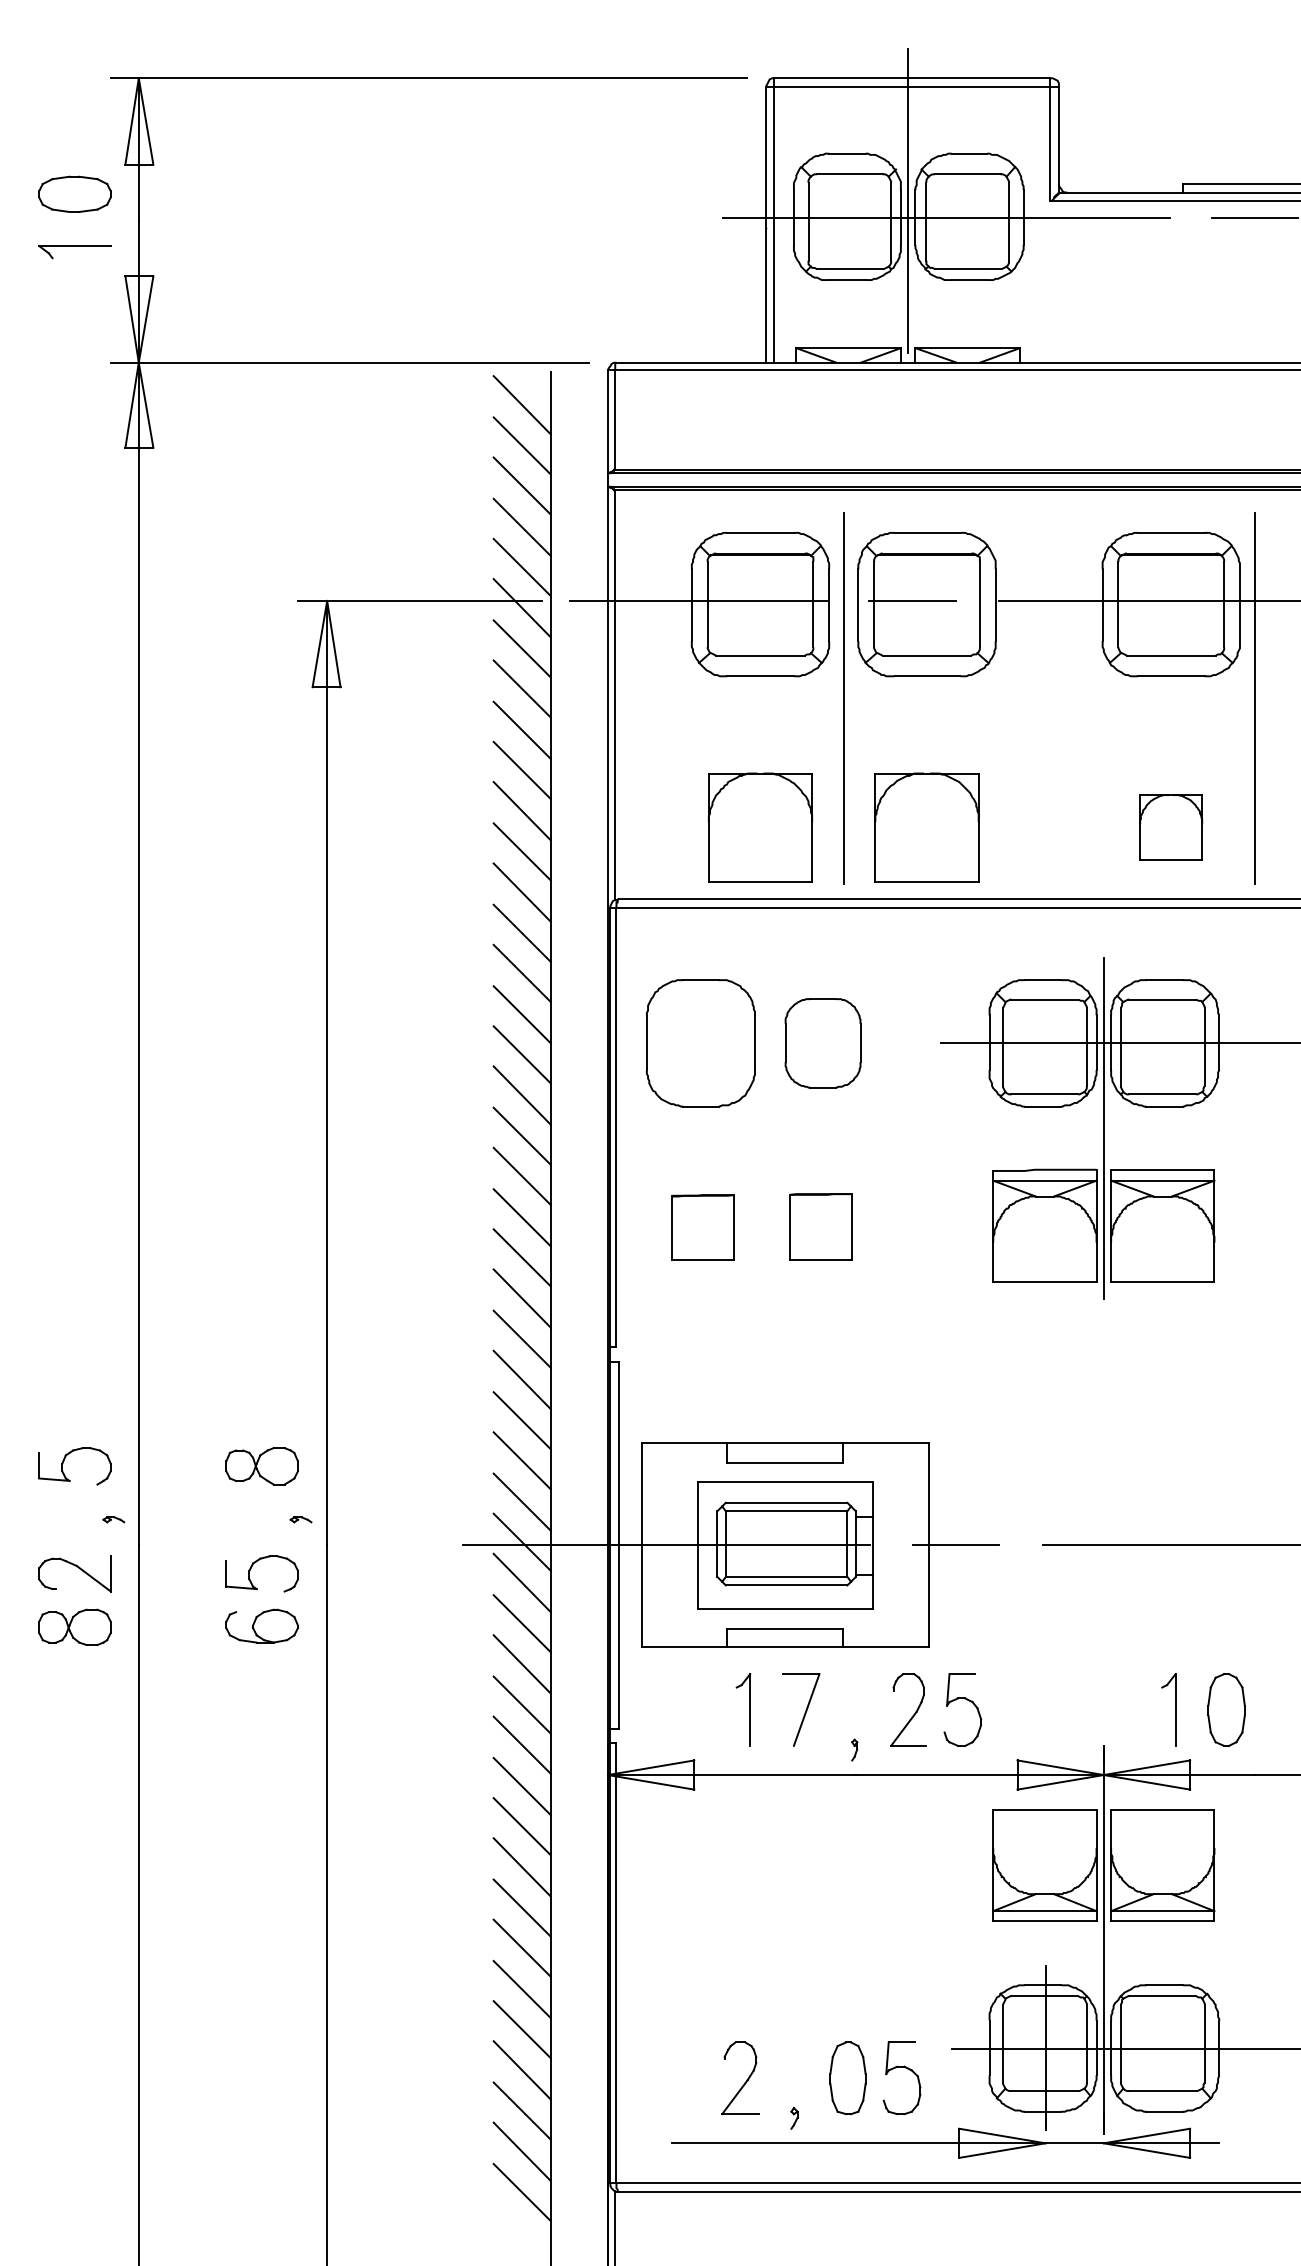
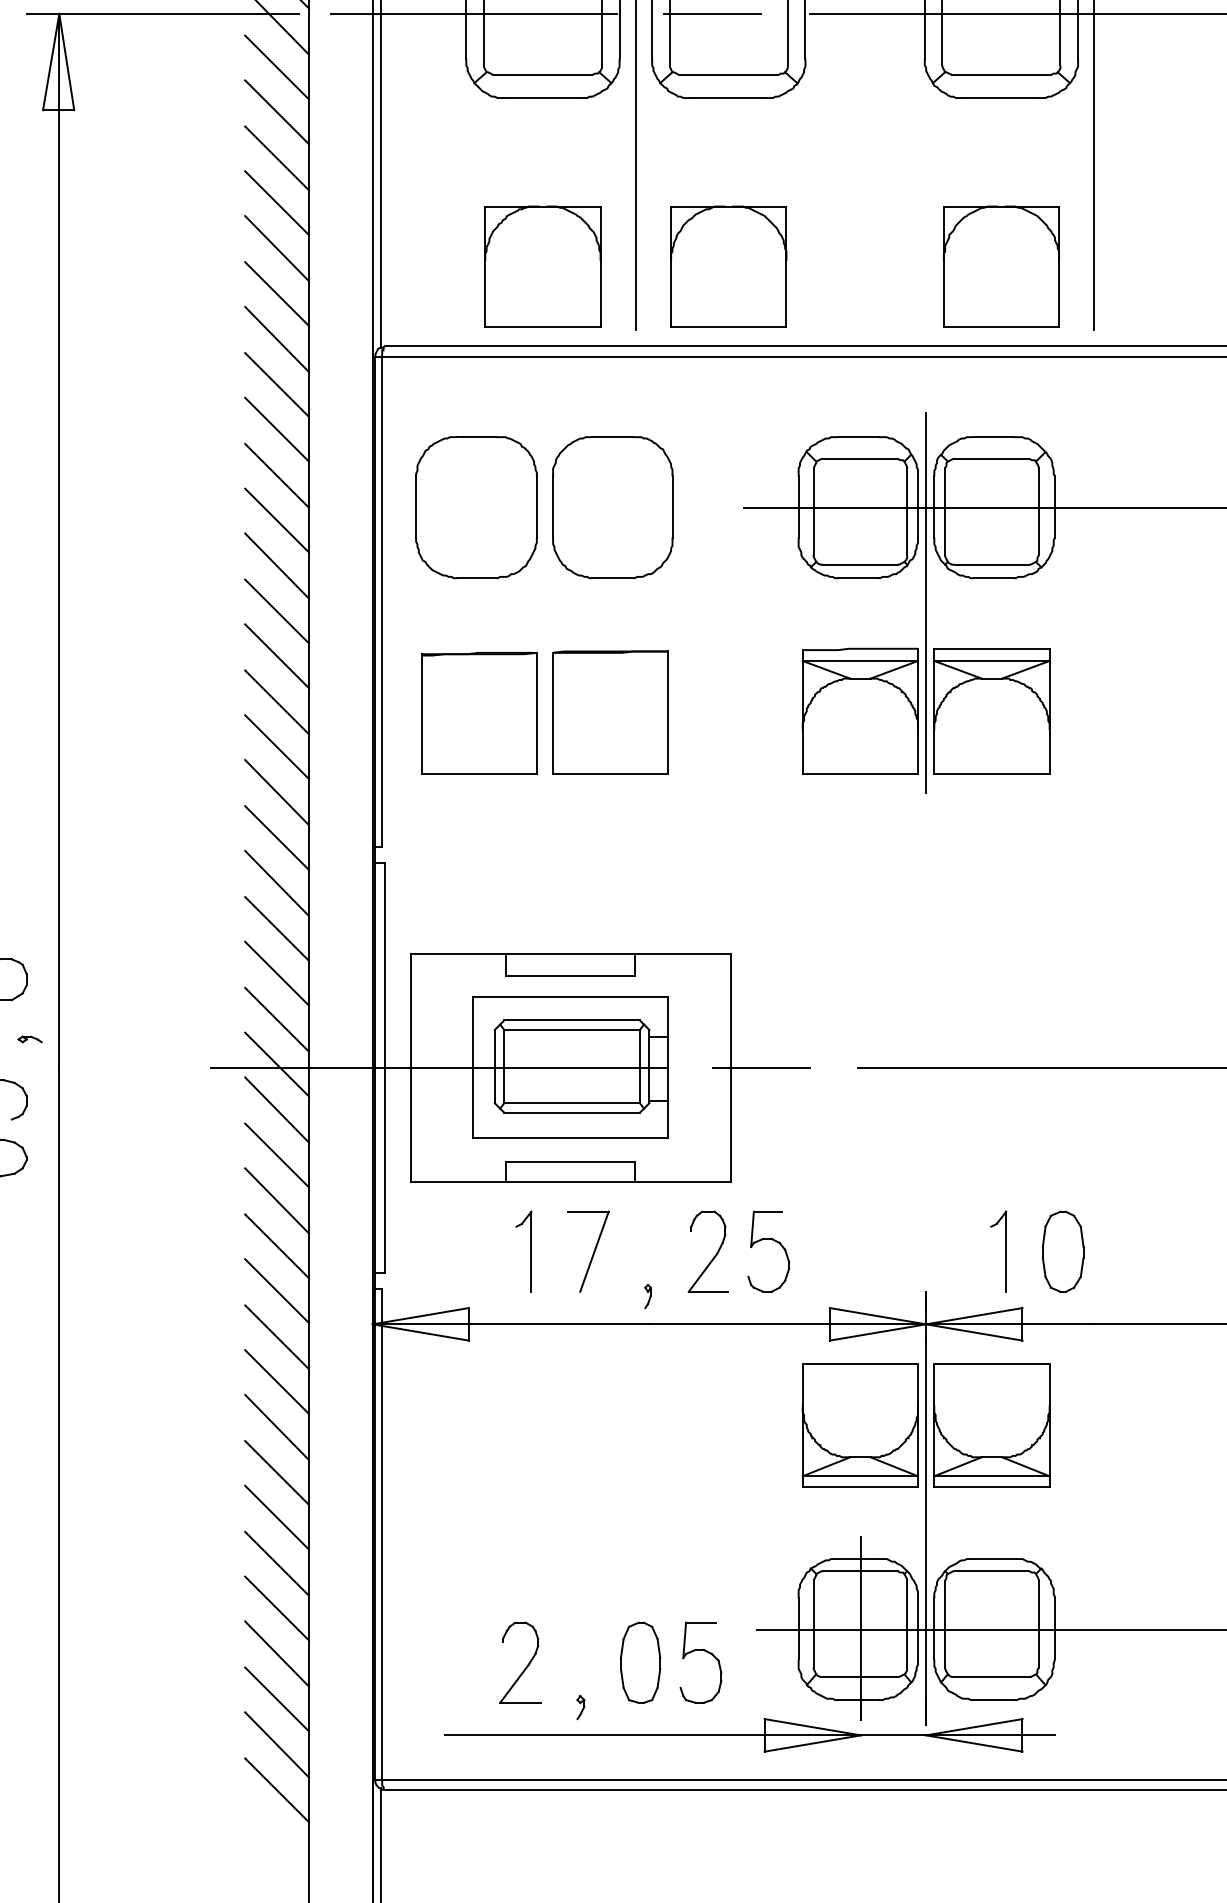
part: (1170, 827) -> (1000, 266), size x1.67
part: (822, 1043) -> (612, 507), size x1.43
part: (821, 1226) -> (611, 712), size x1.67
part: (703, 1227) -> (479, 713), size x1.67

